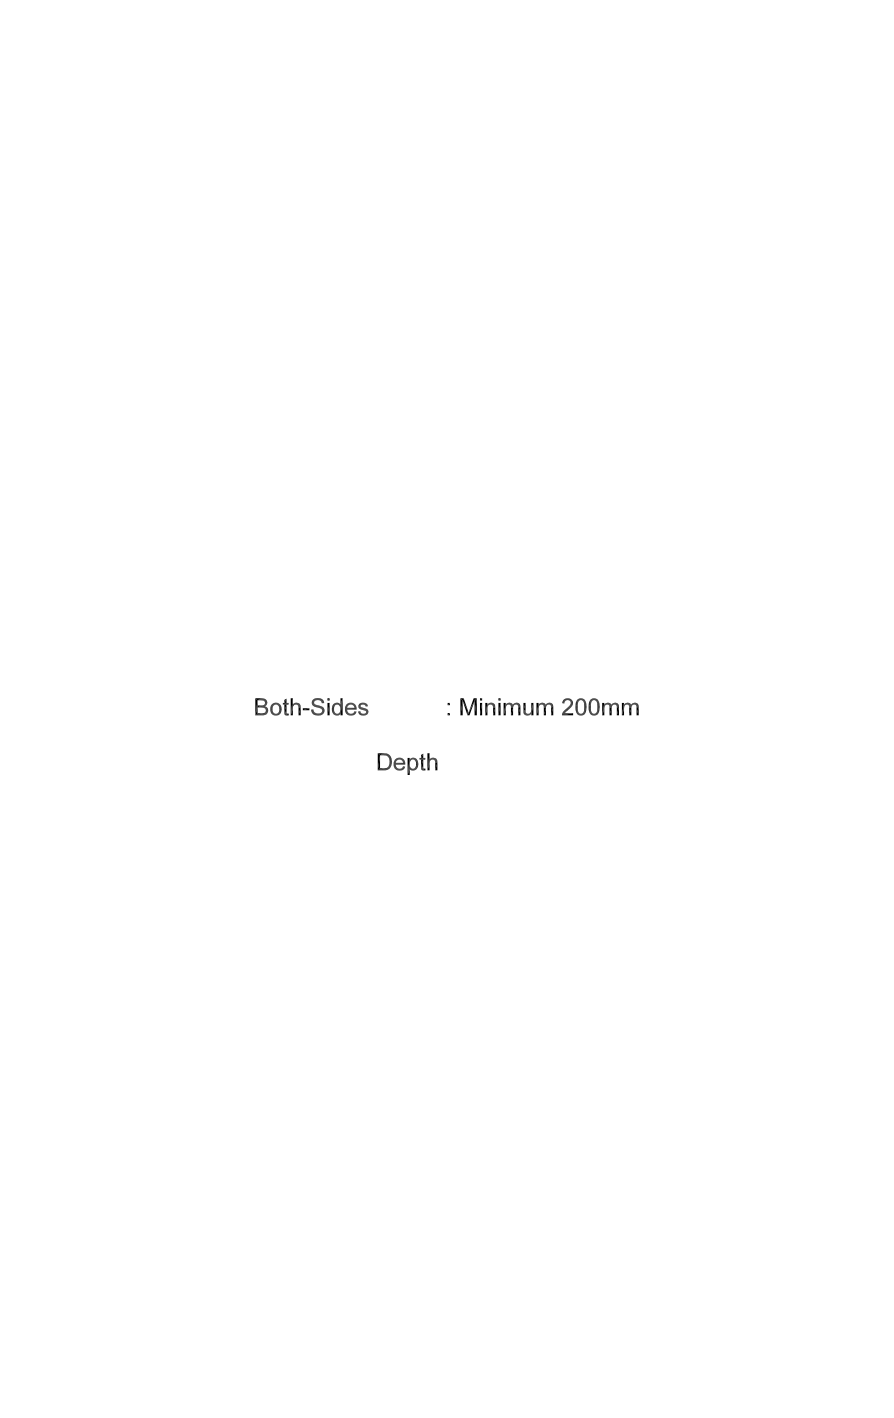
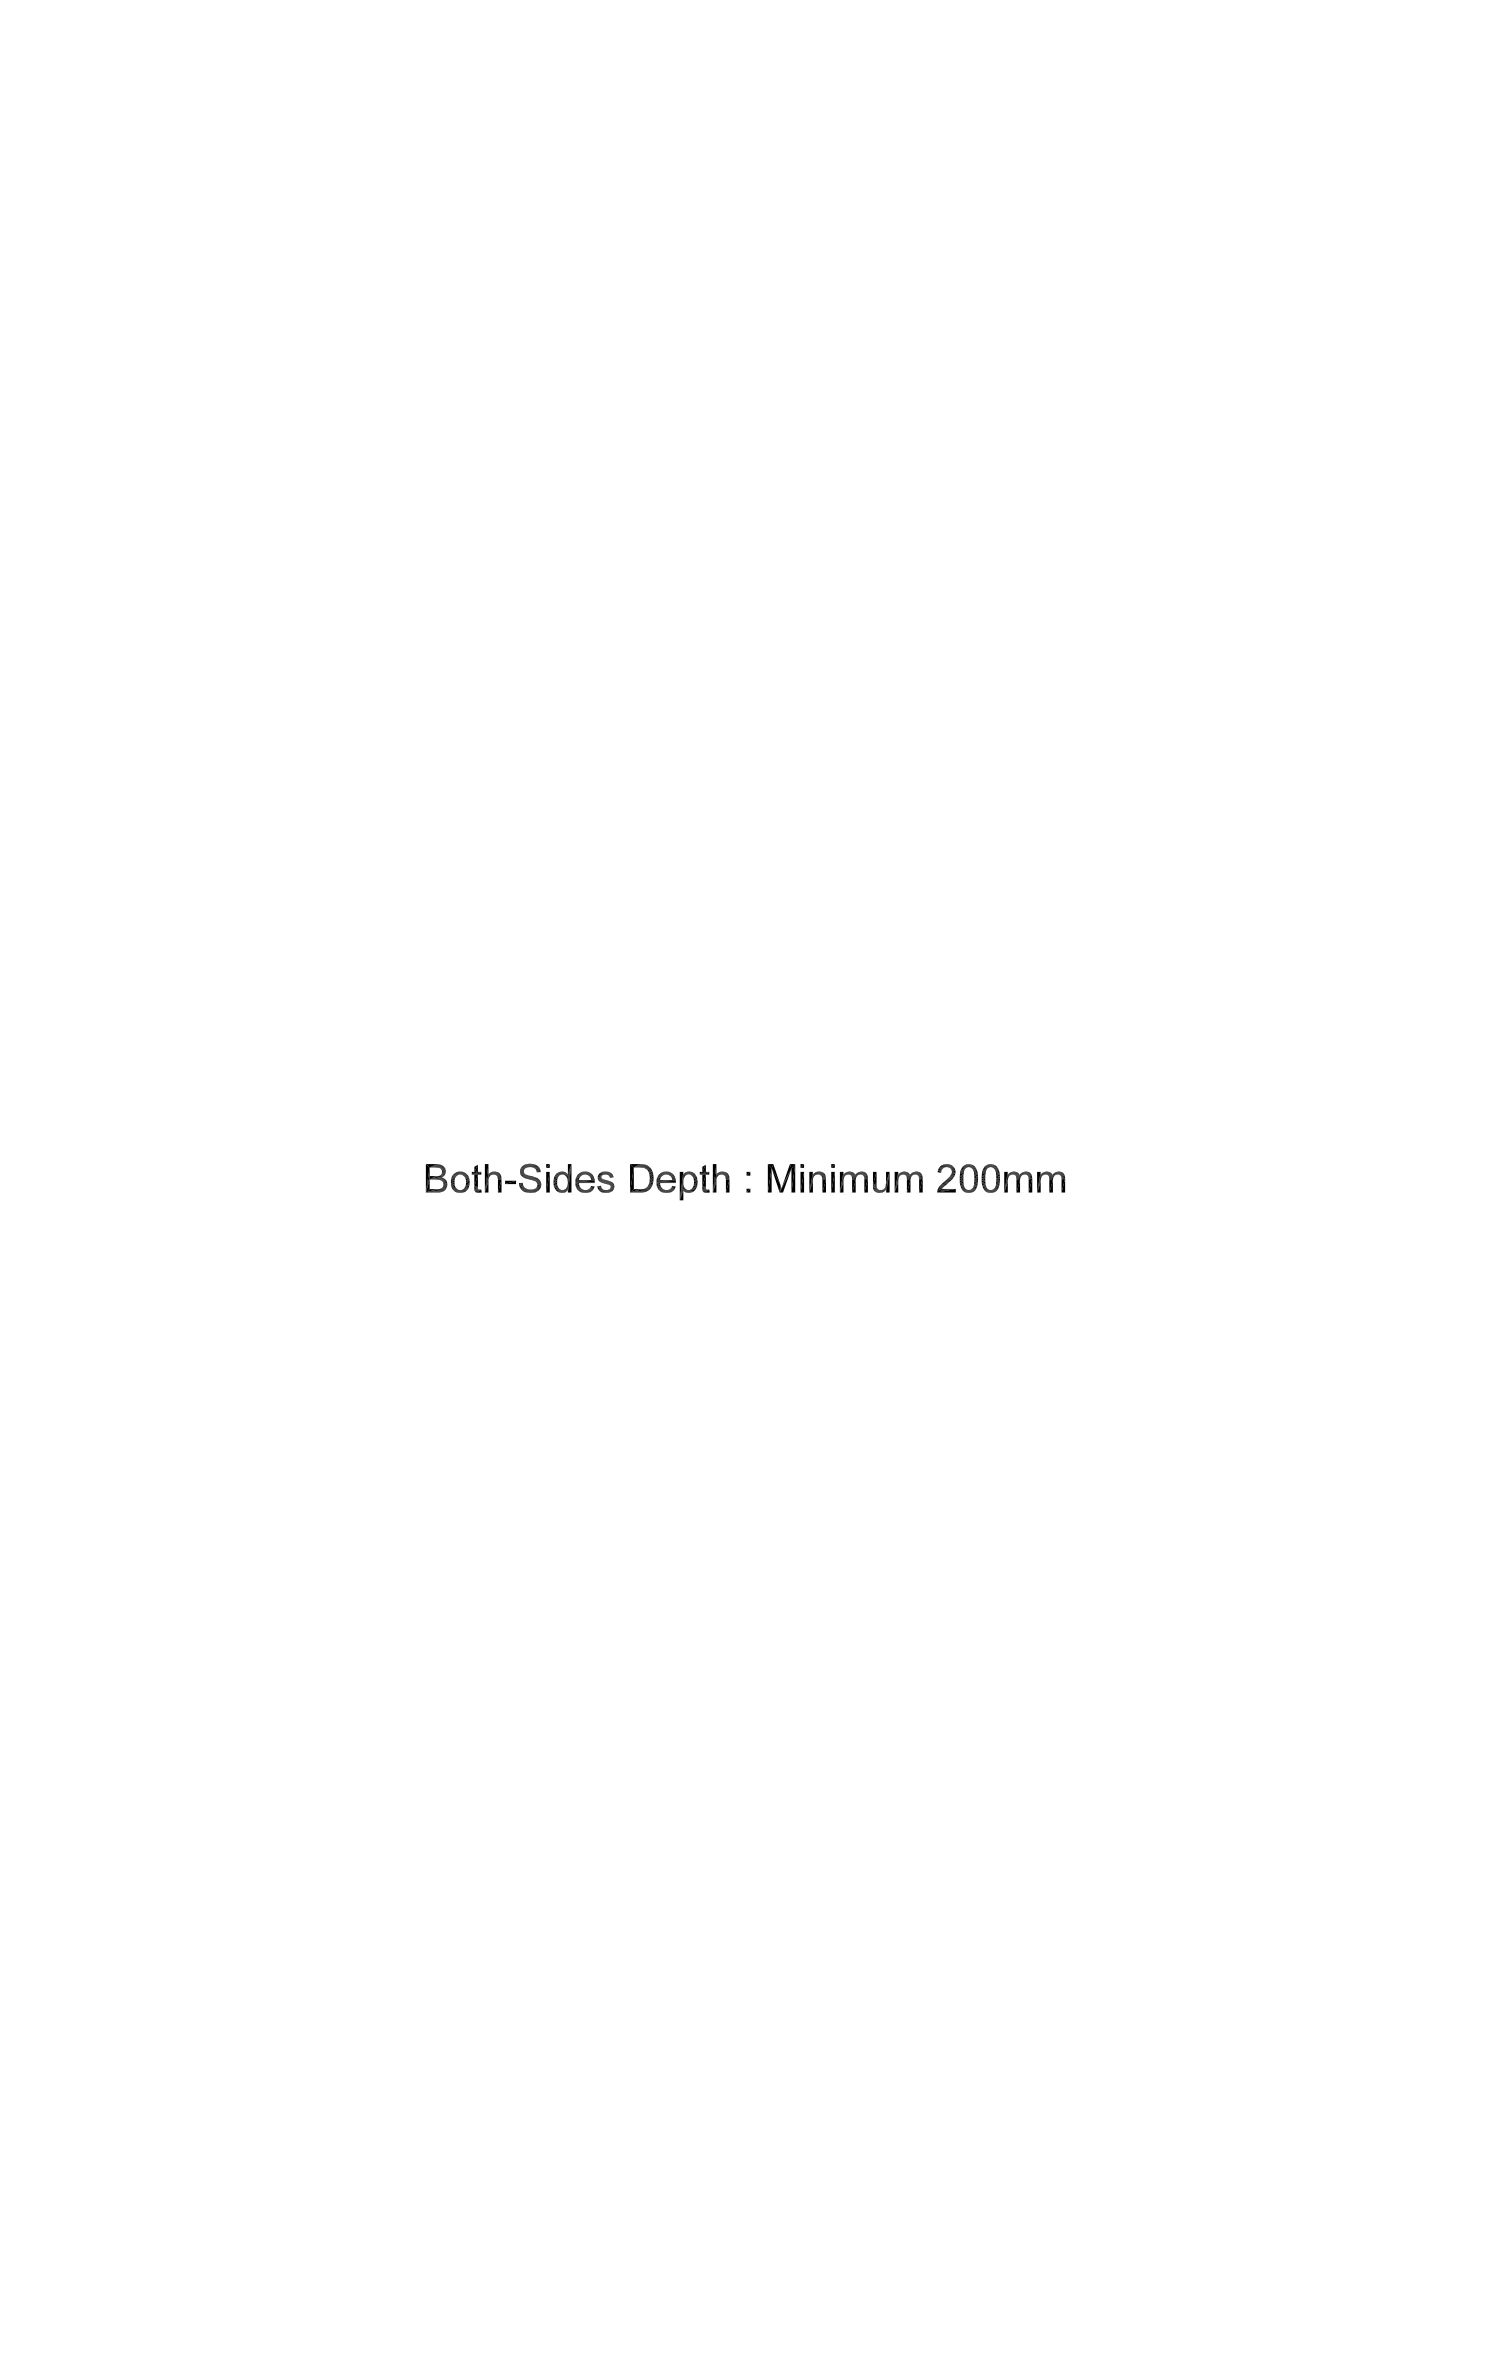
part: (407, 763) -> (679, 1181), moved

